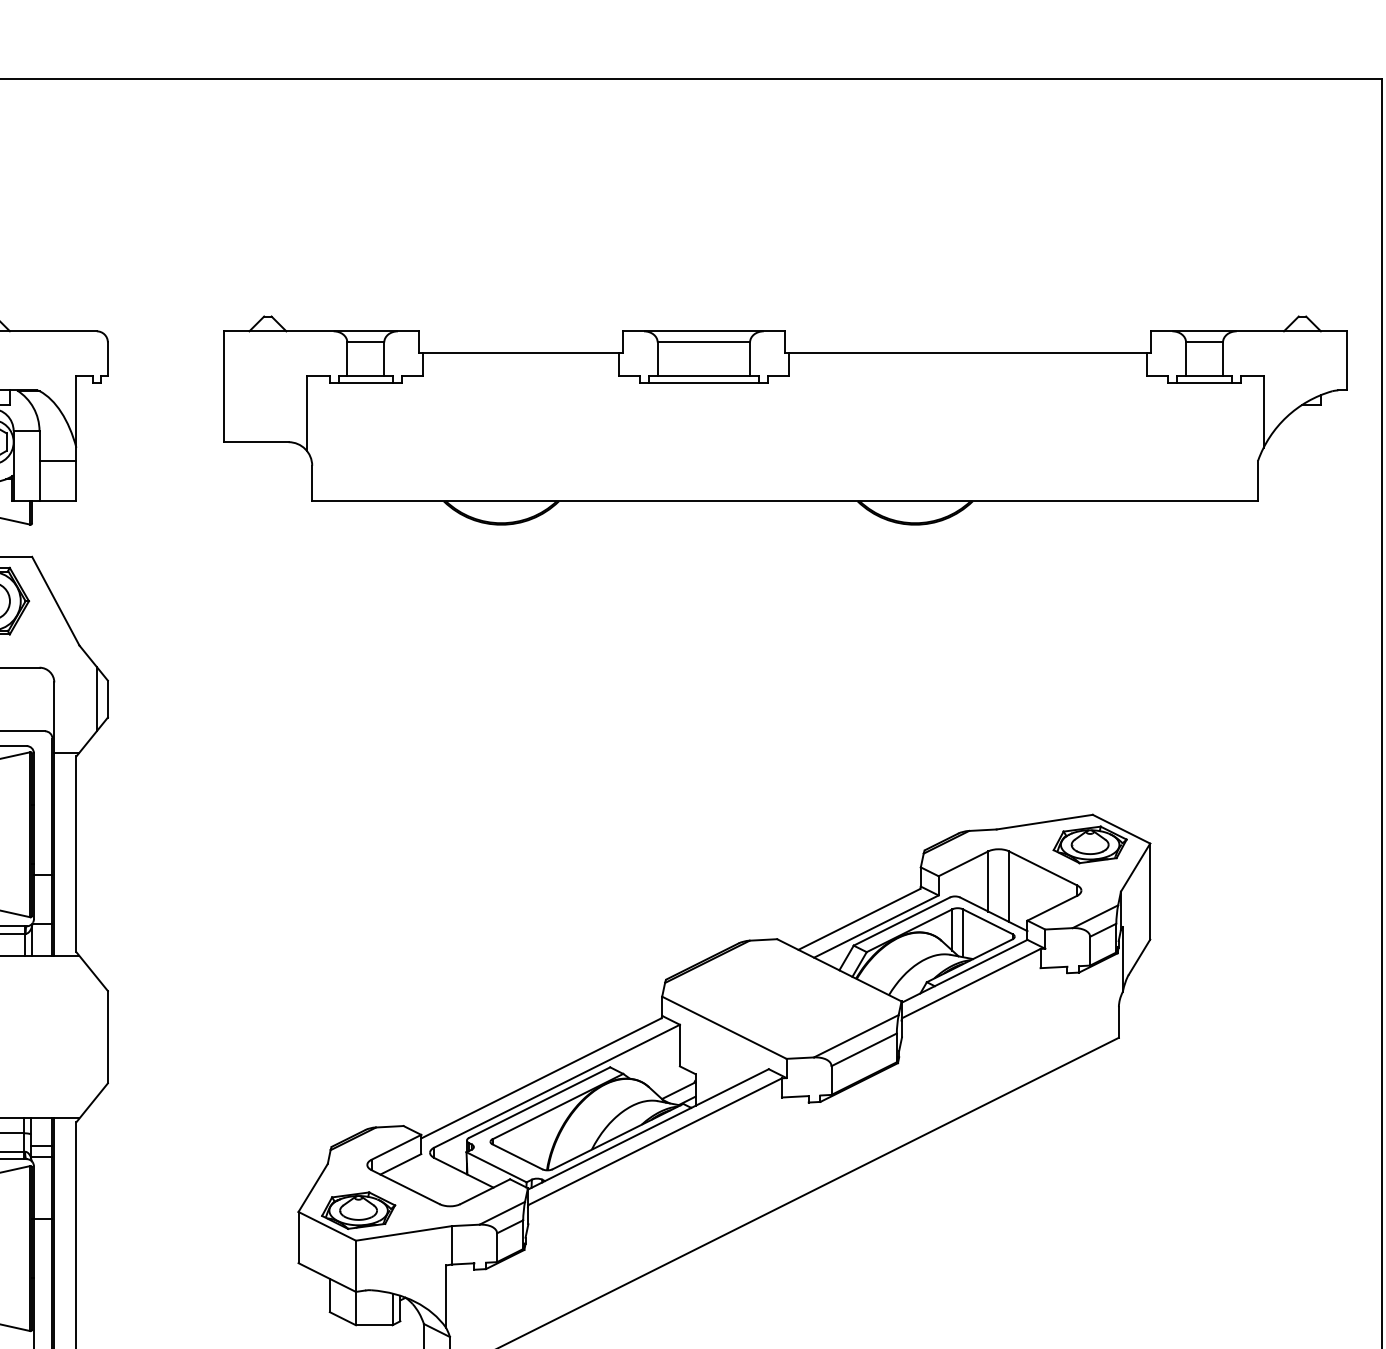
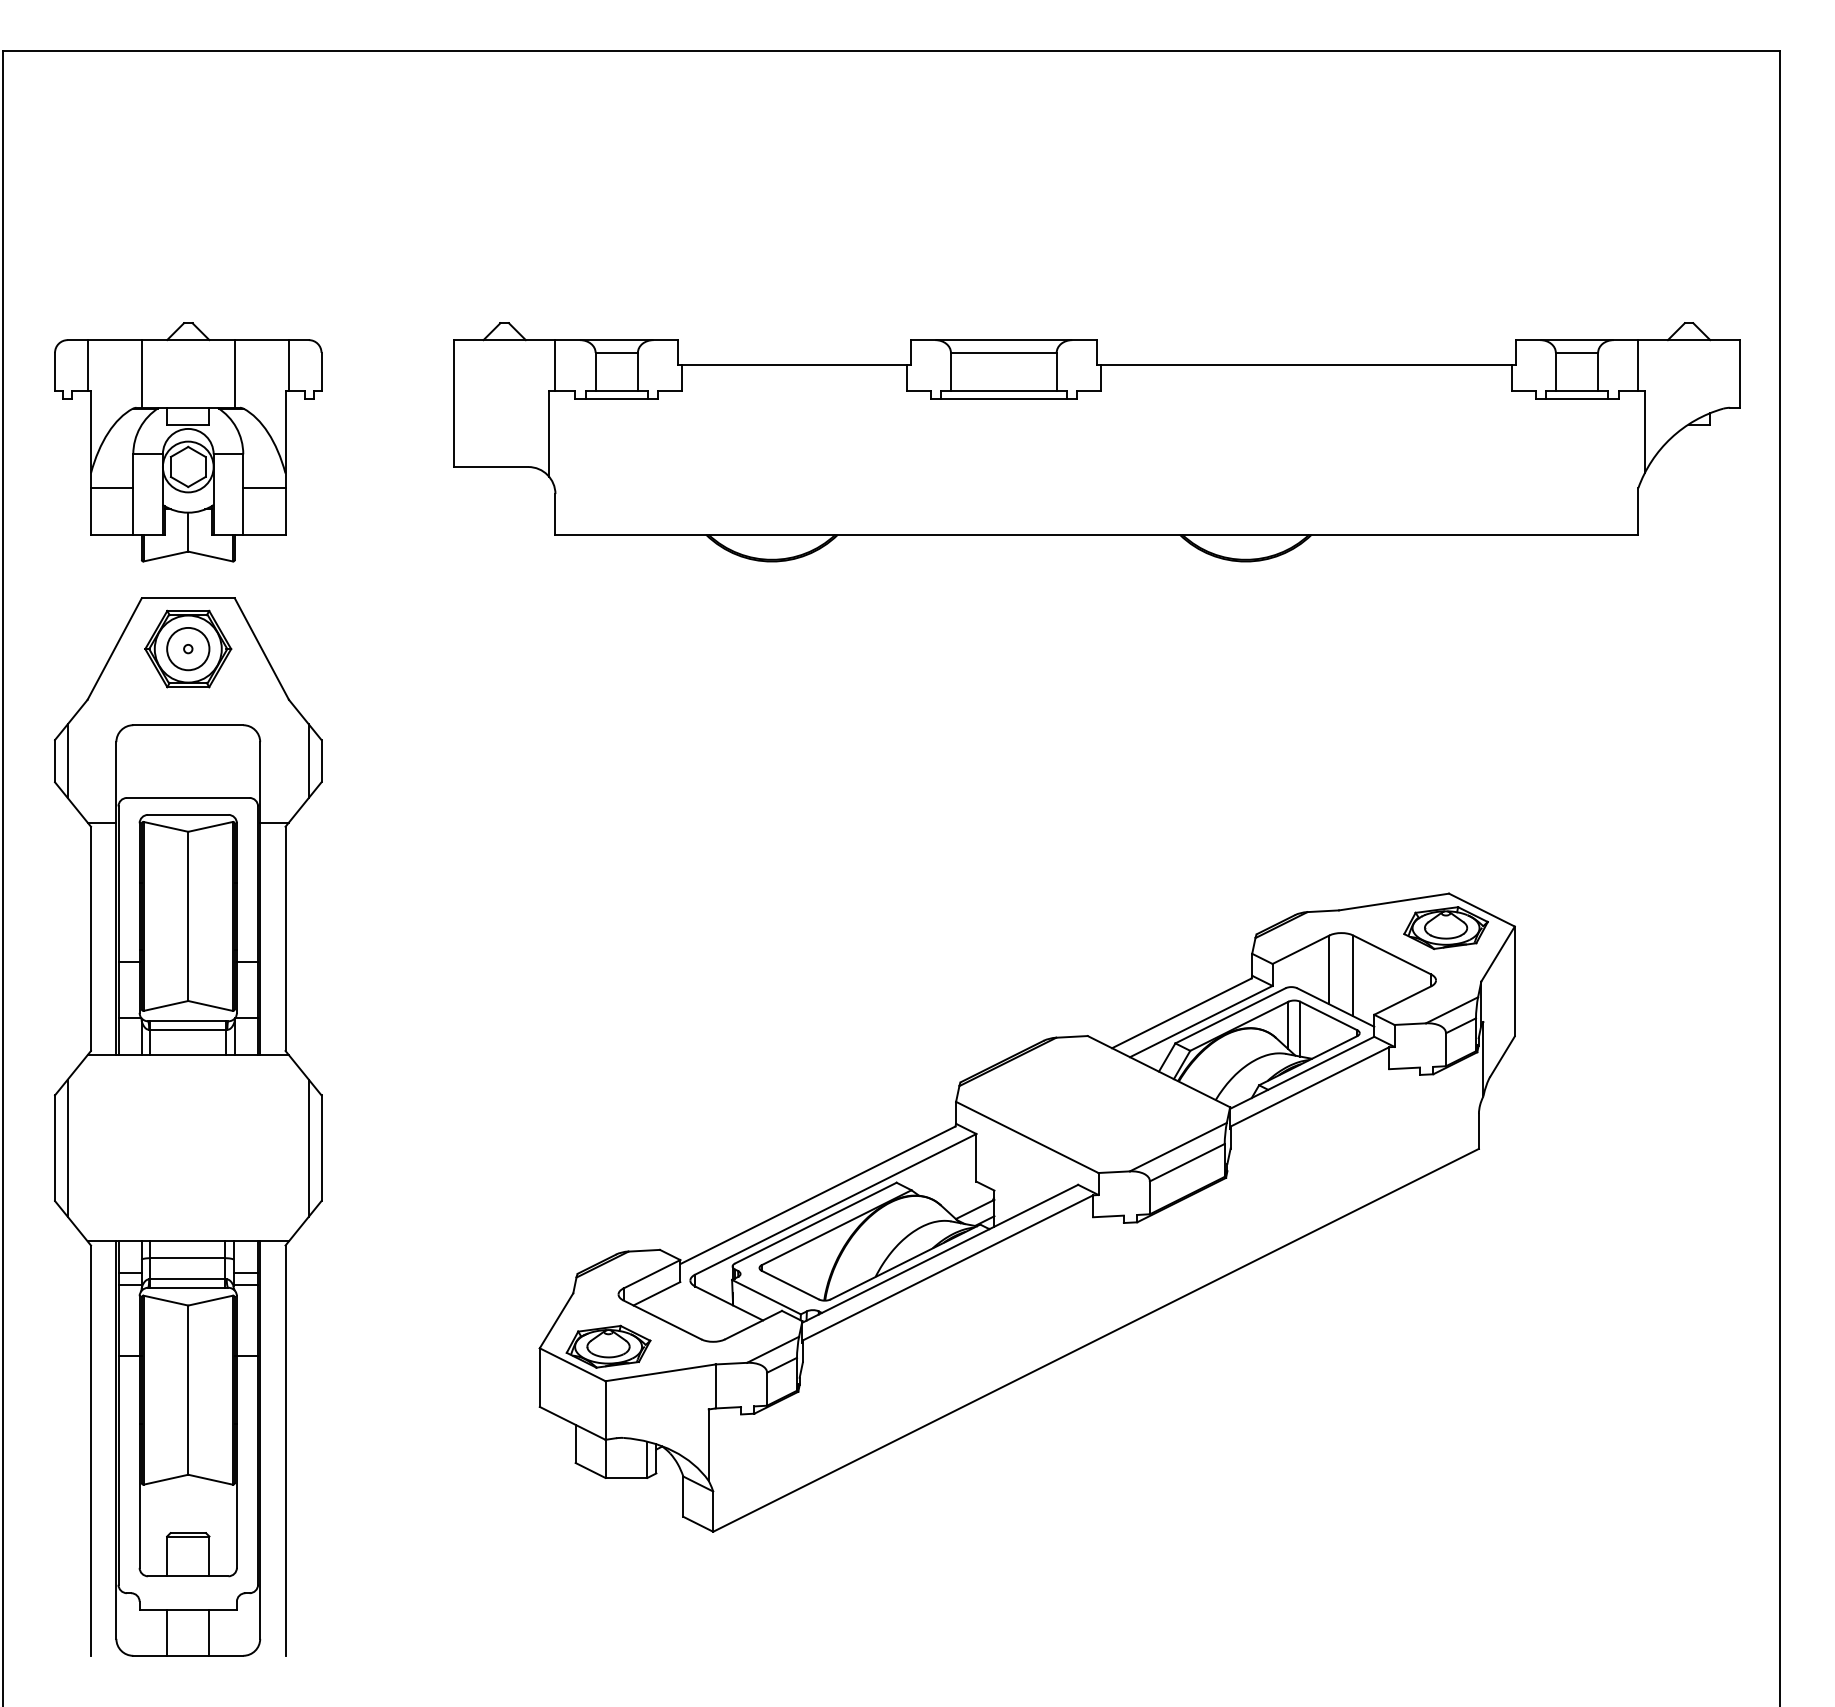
line: (79, 353) -> (288, 365), added
line: (312, 353) -> (555, 365), added
line: (1258, 353) -> (1638, 365), added
line: (31, 360) -> (234, 373), added
line: (96, 1036) -> (308, 1147), added

